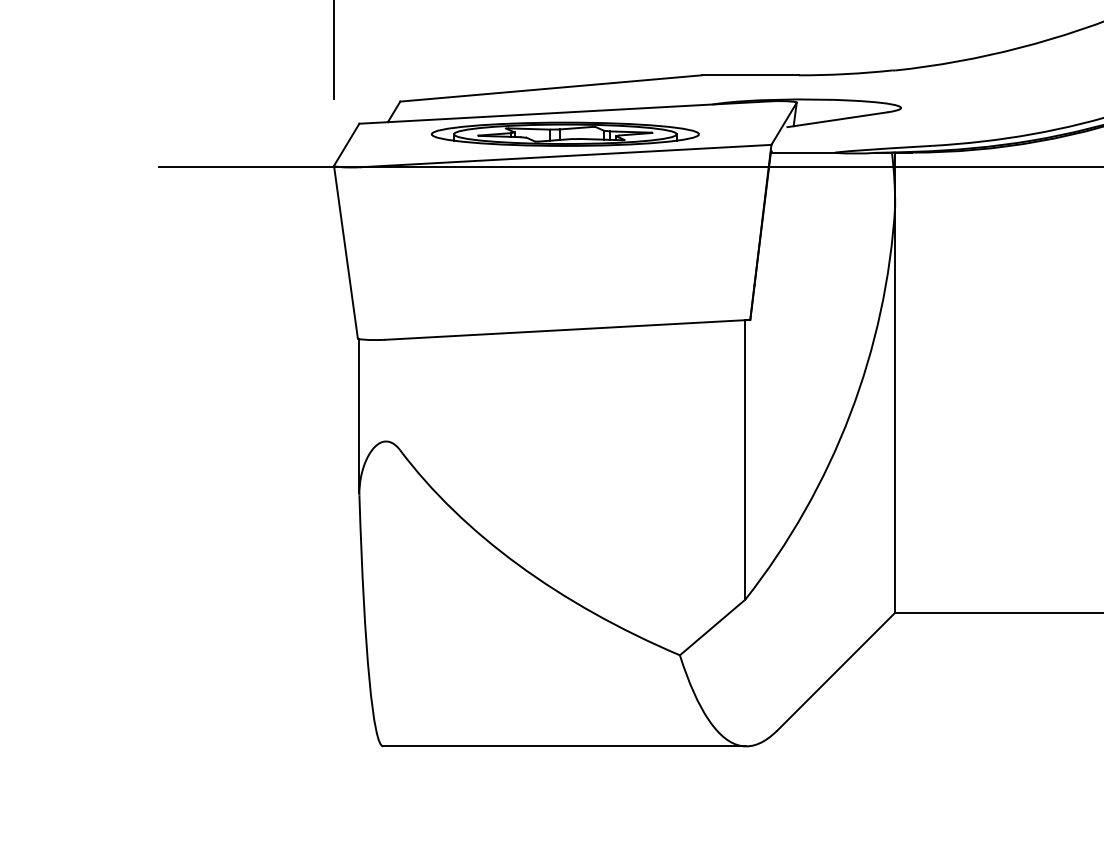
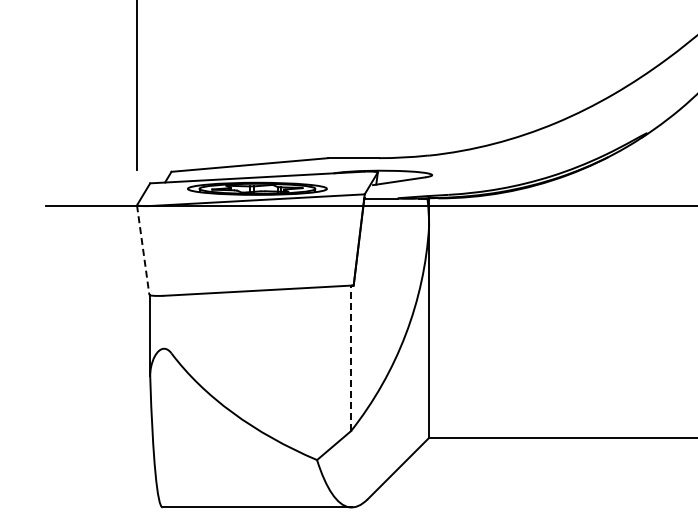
line: (346, 252) -> (143, 250), solid -> dashed
line: (746, 460) -> (351, 358), solid -> dashed

